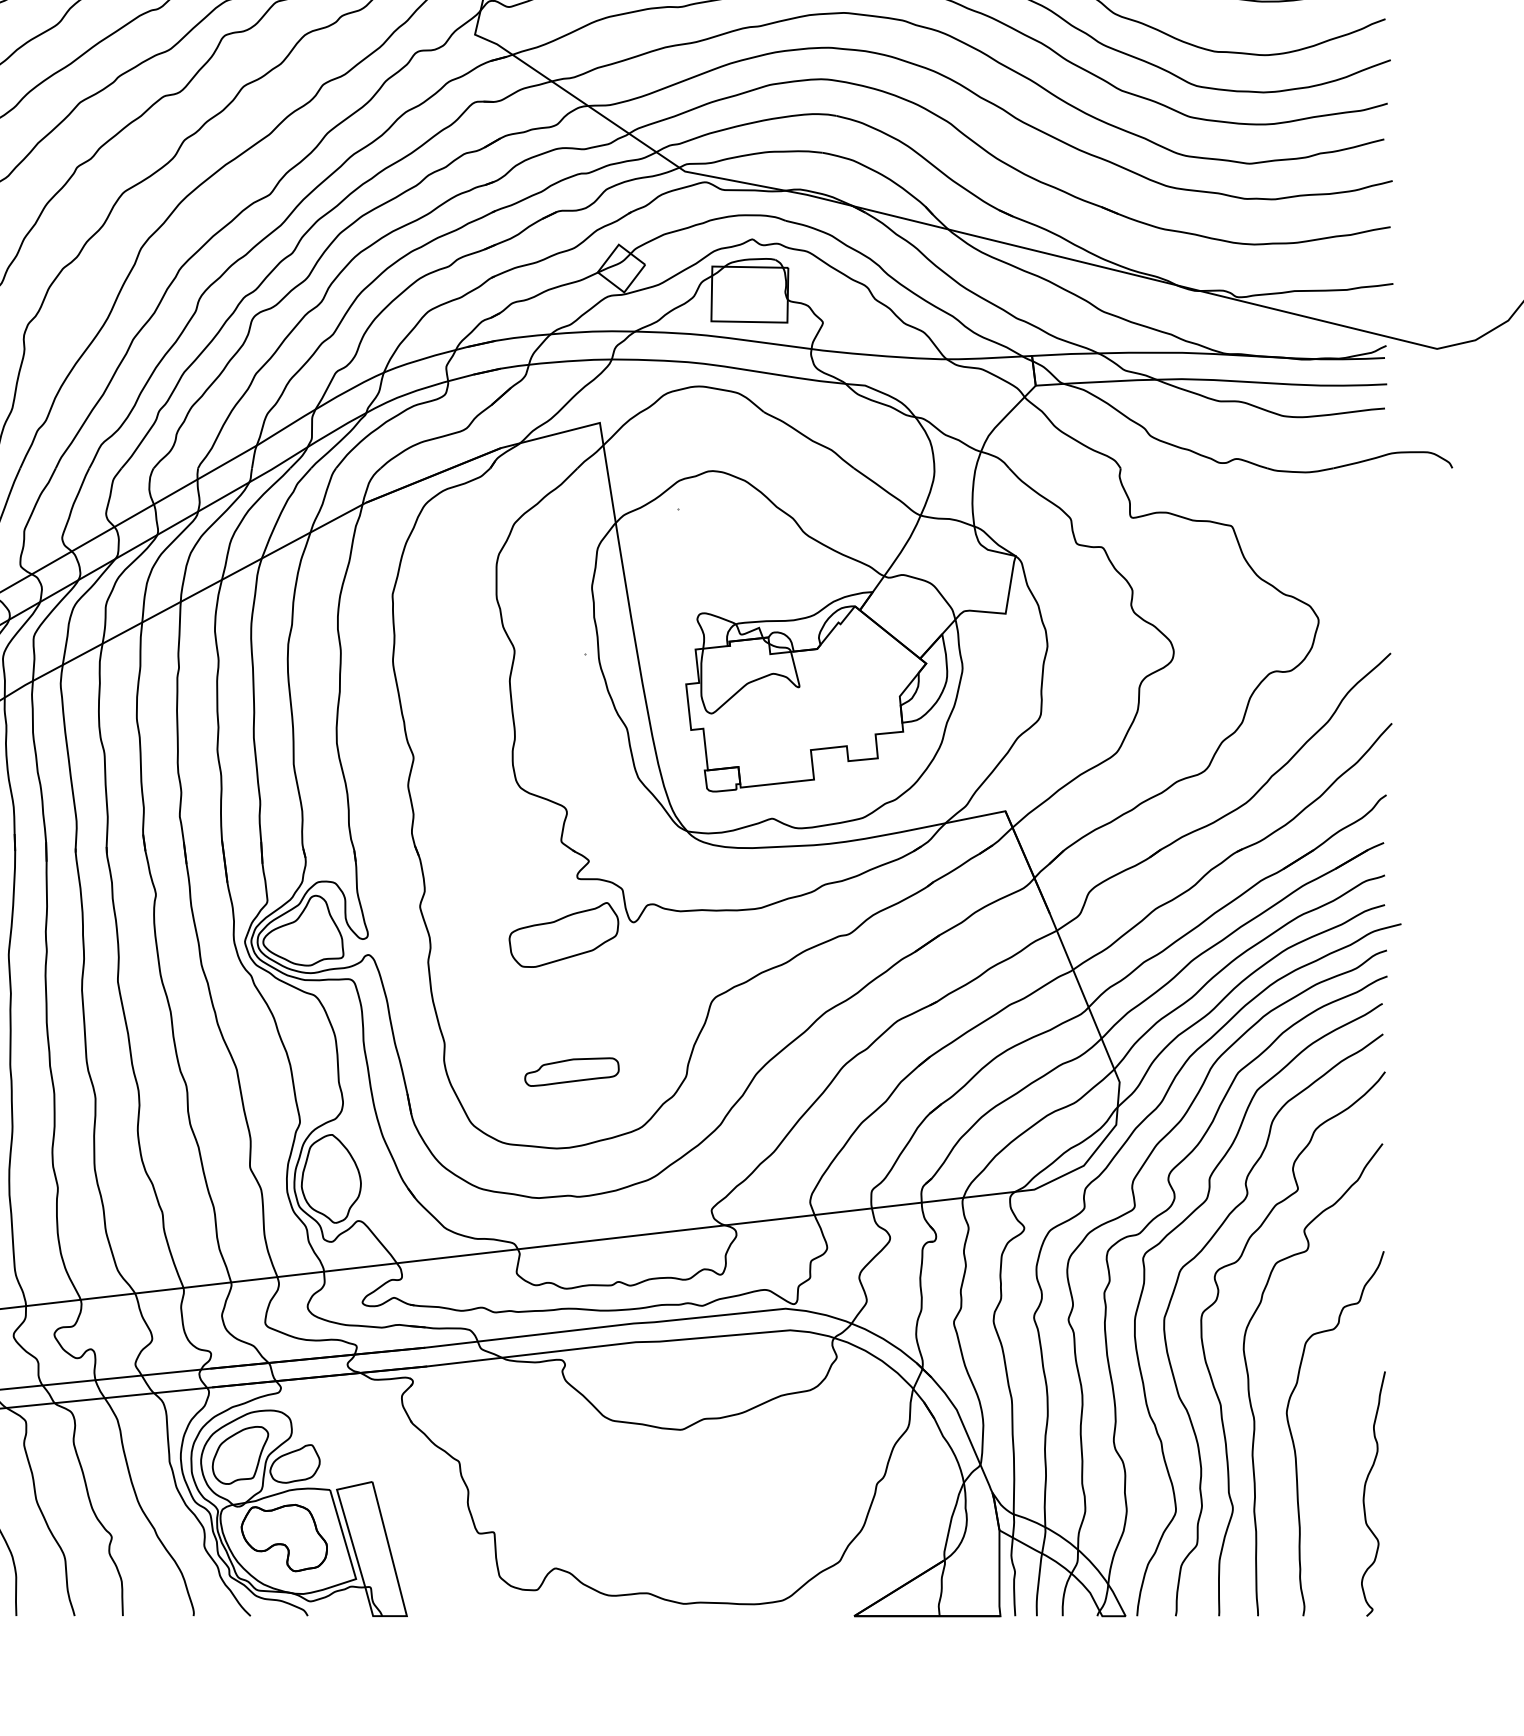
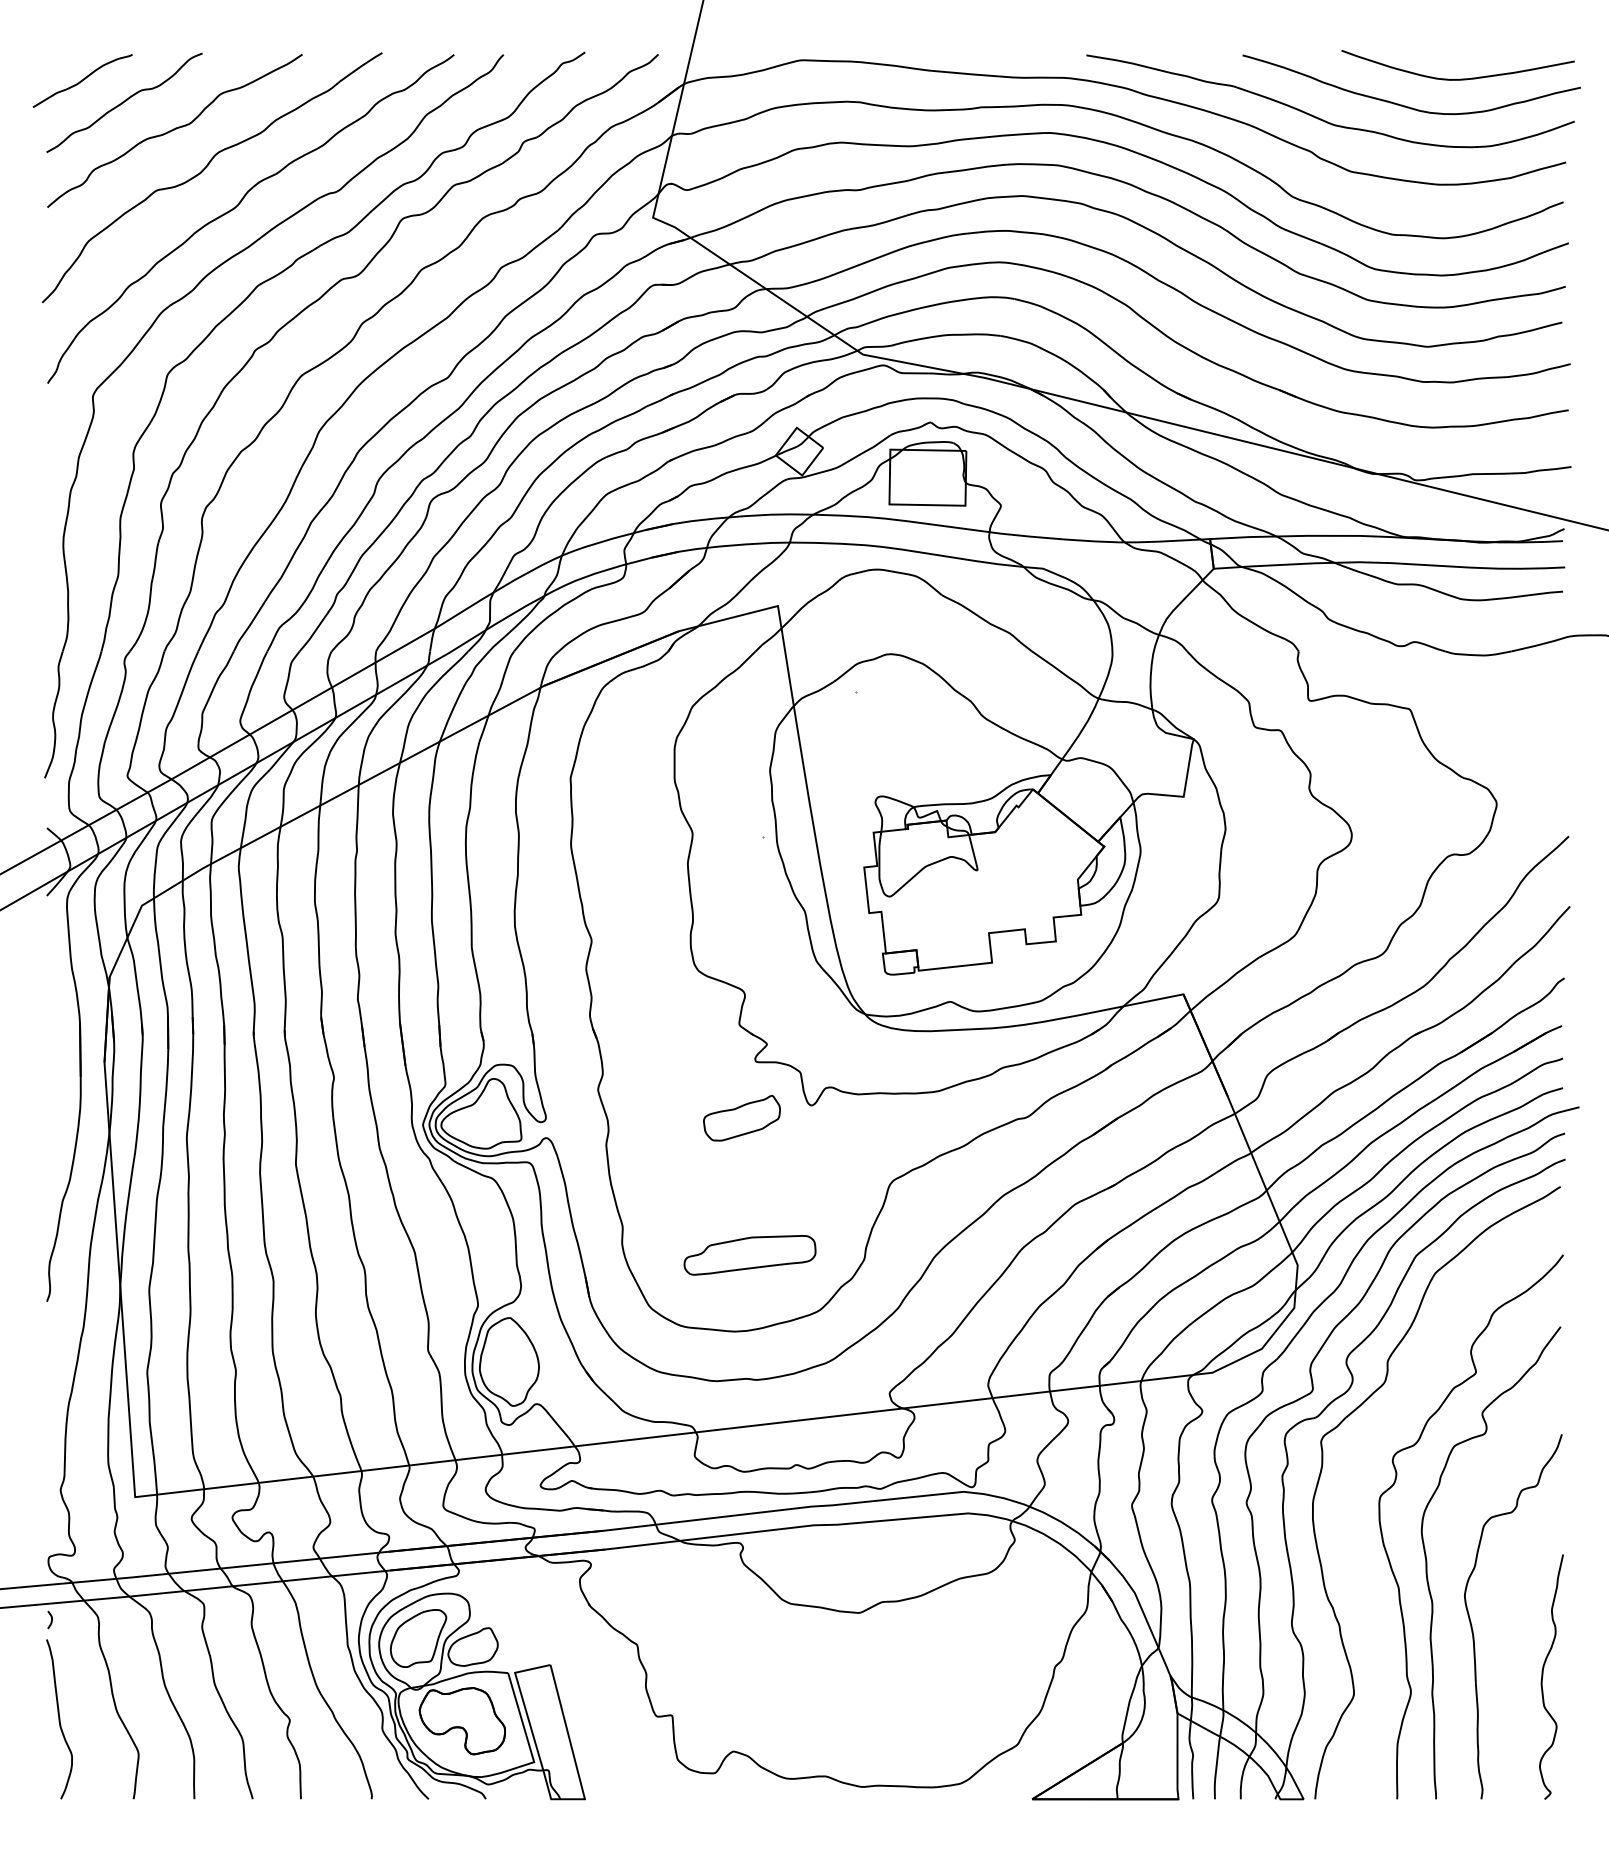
part: (563, 935) -> (741, 1118), size x0.7
part: (571, 1071) -> (749, 1254), size x1.4
curve: (1201, 1252) -> (1379, 1435), removed

